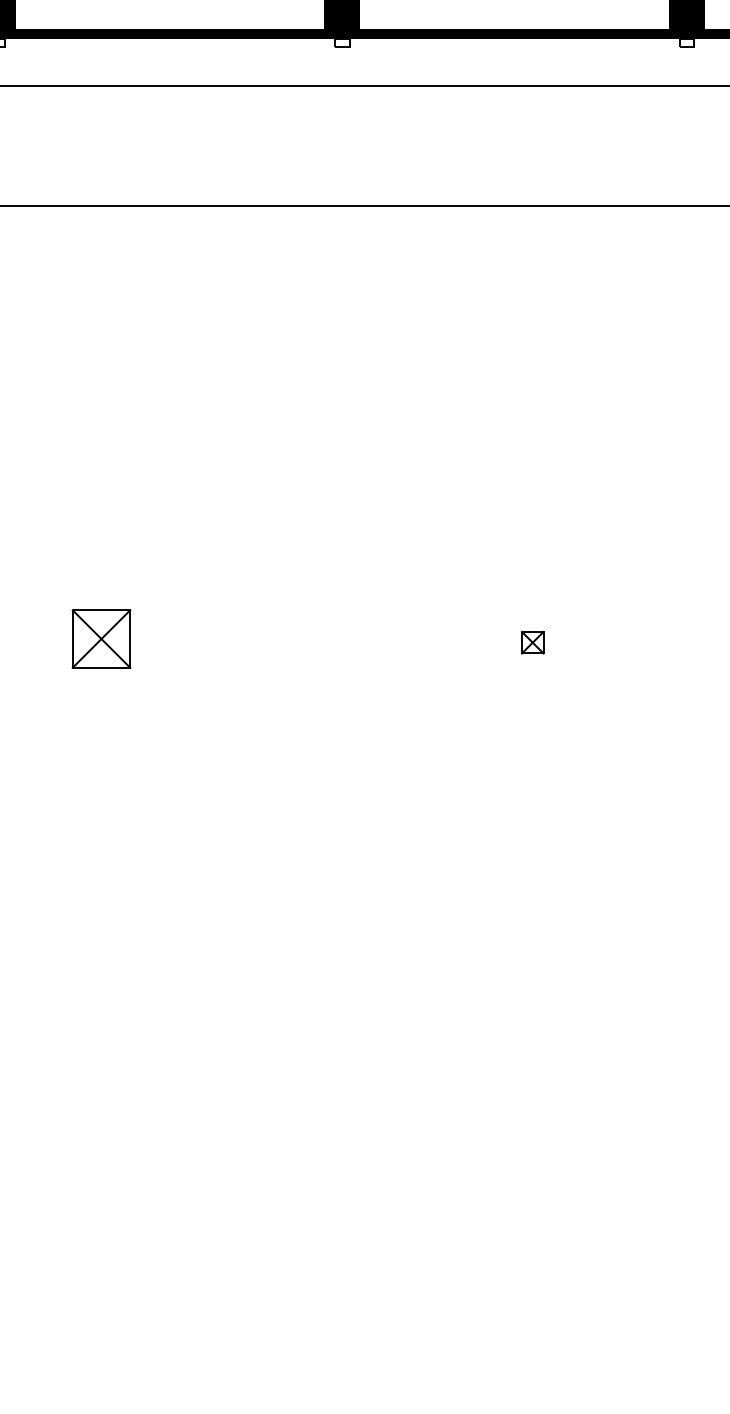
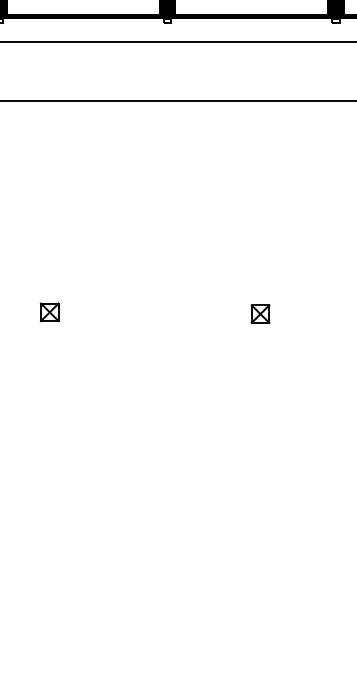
part: (101, 639) -> (49, 312), size x0.62
part: (532, 641) -> (260, 313), size x1.67

